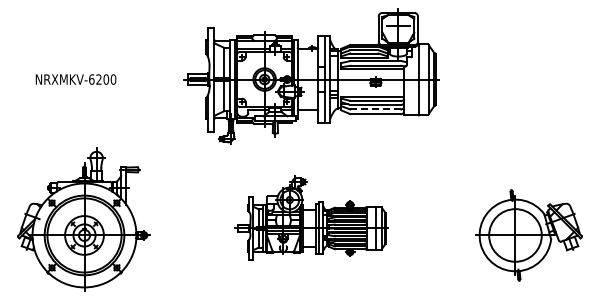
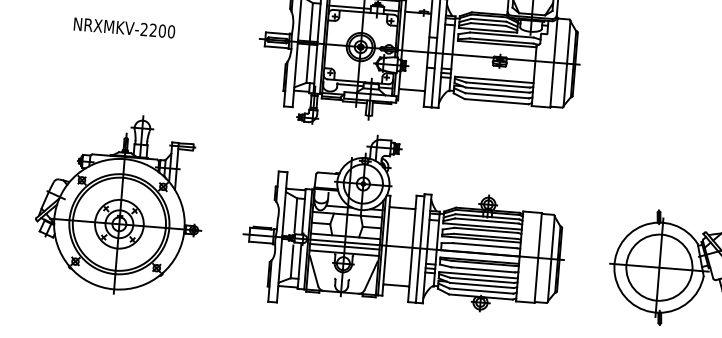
text: (91, 79) -> (143, 29), NRXMKV-6200 -> NRXMKV-2200
line: (375, 109) -> (496, 95), dashed -> solid
part: (311, 217) -> (405, 224), size x1.67

